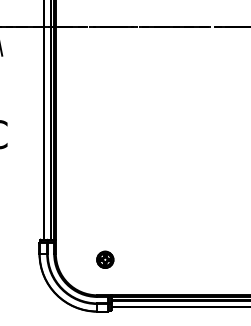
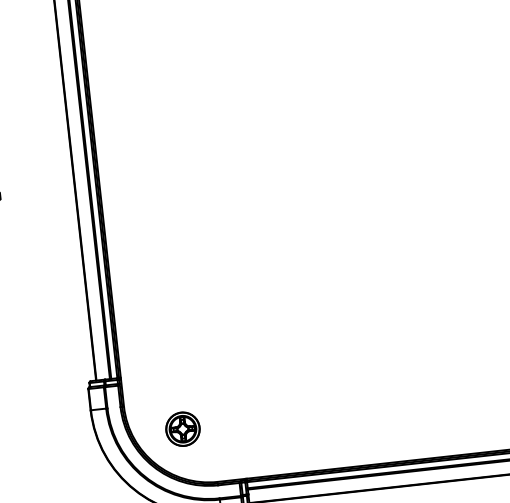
part: (105, 259) -> (183, 428), moved

